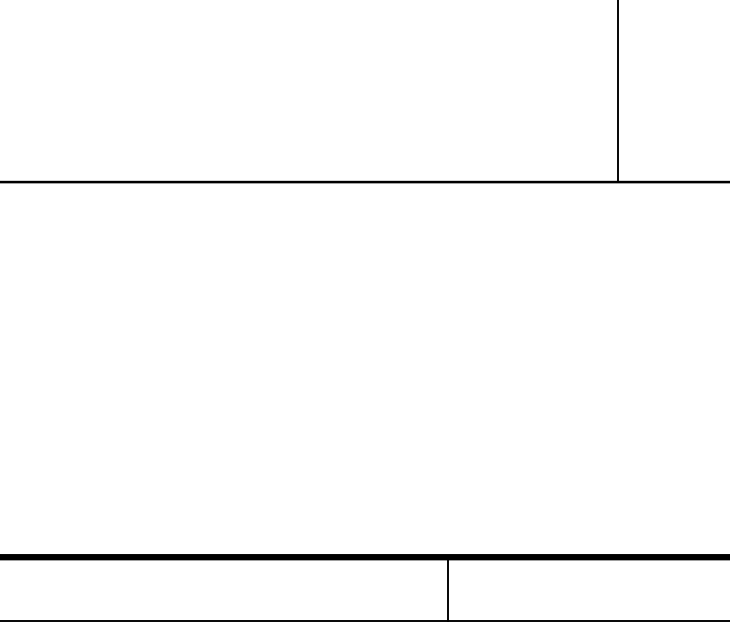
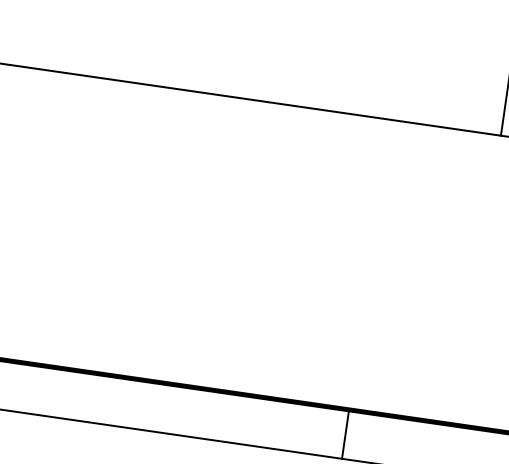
line: (447, 588) -> (345, 434), moved

